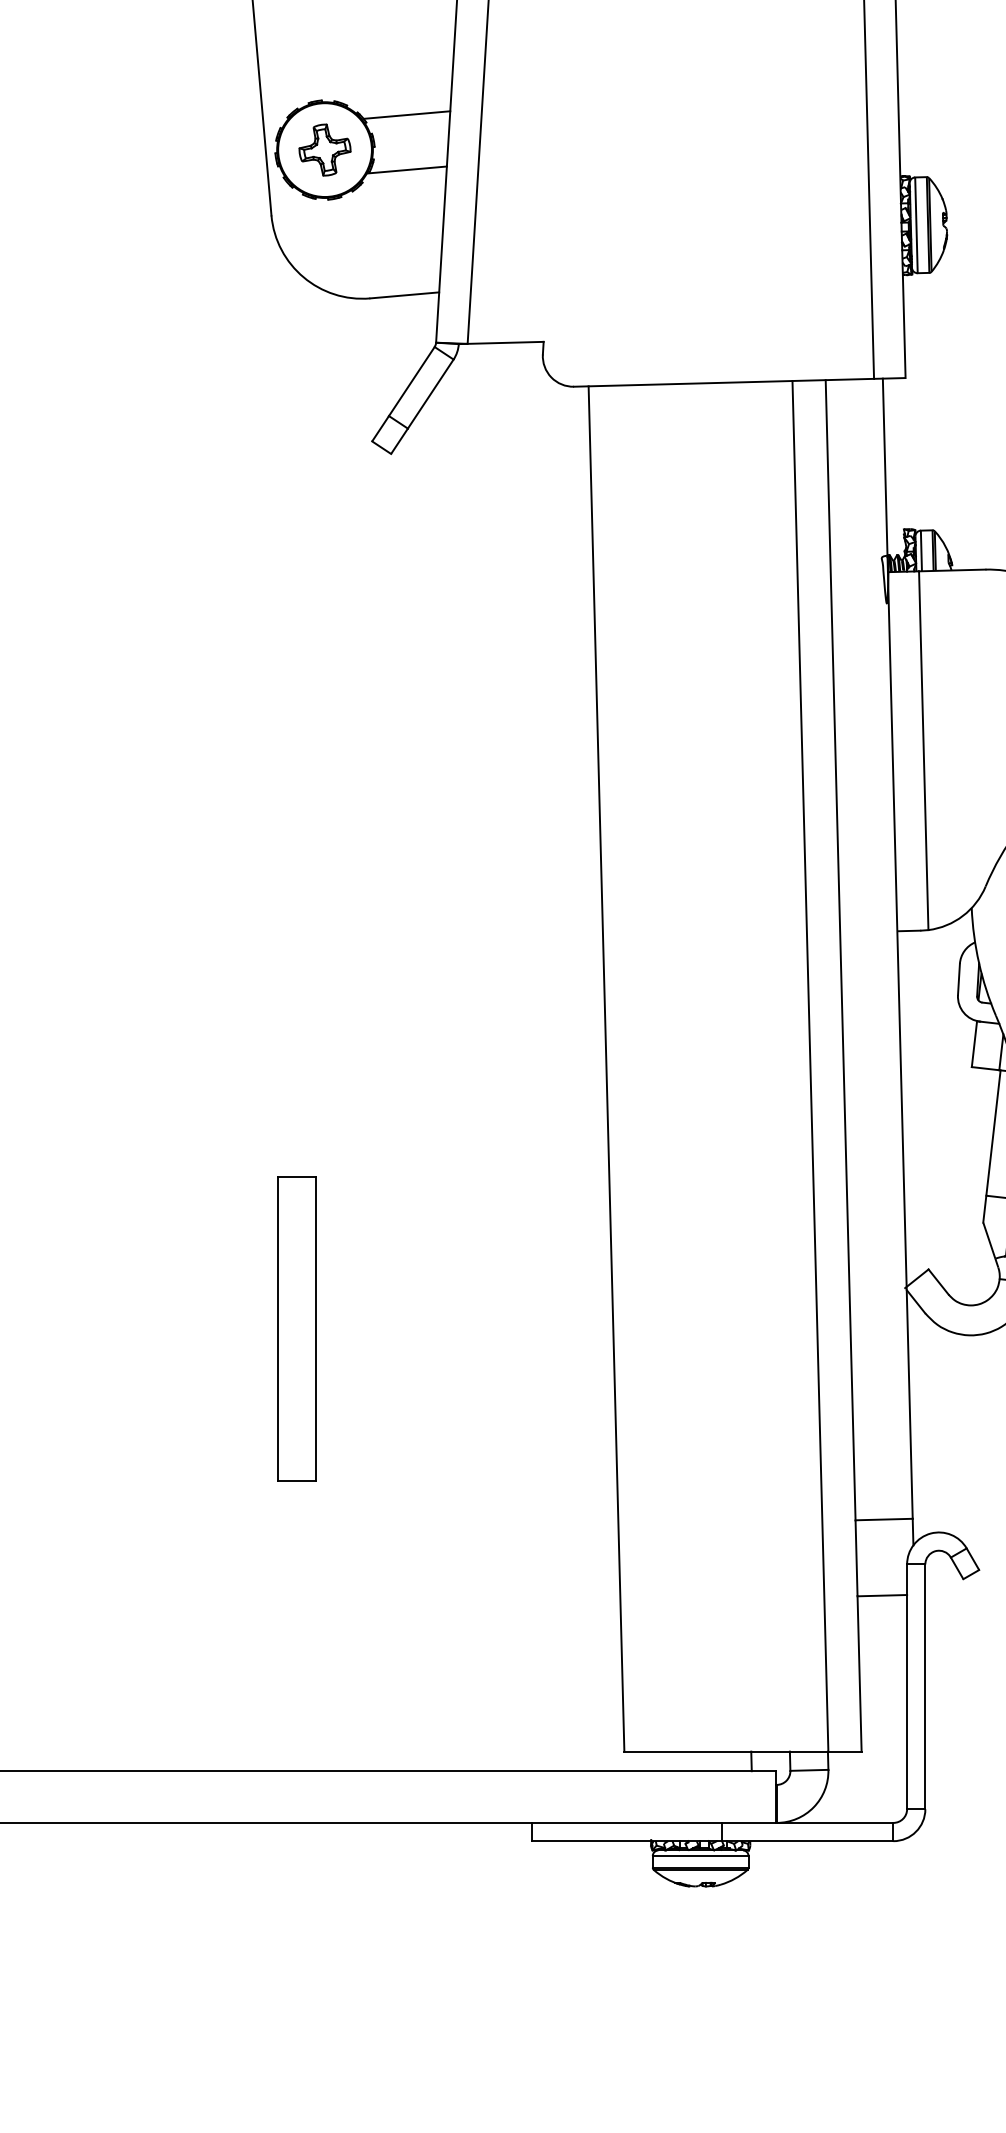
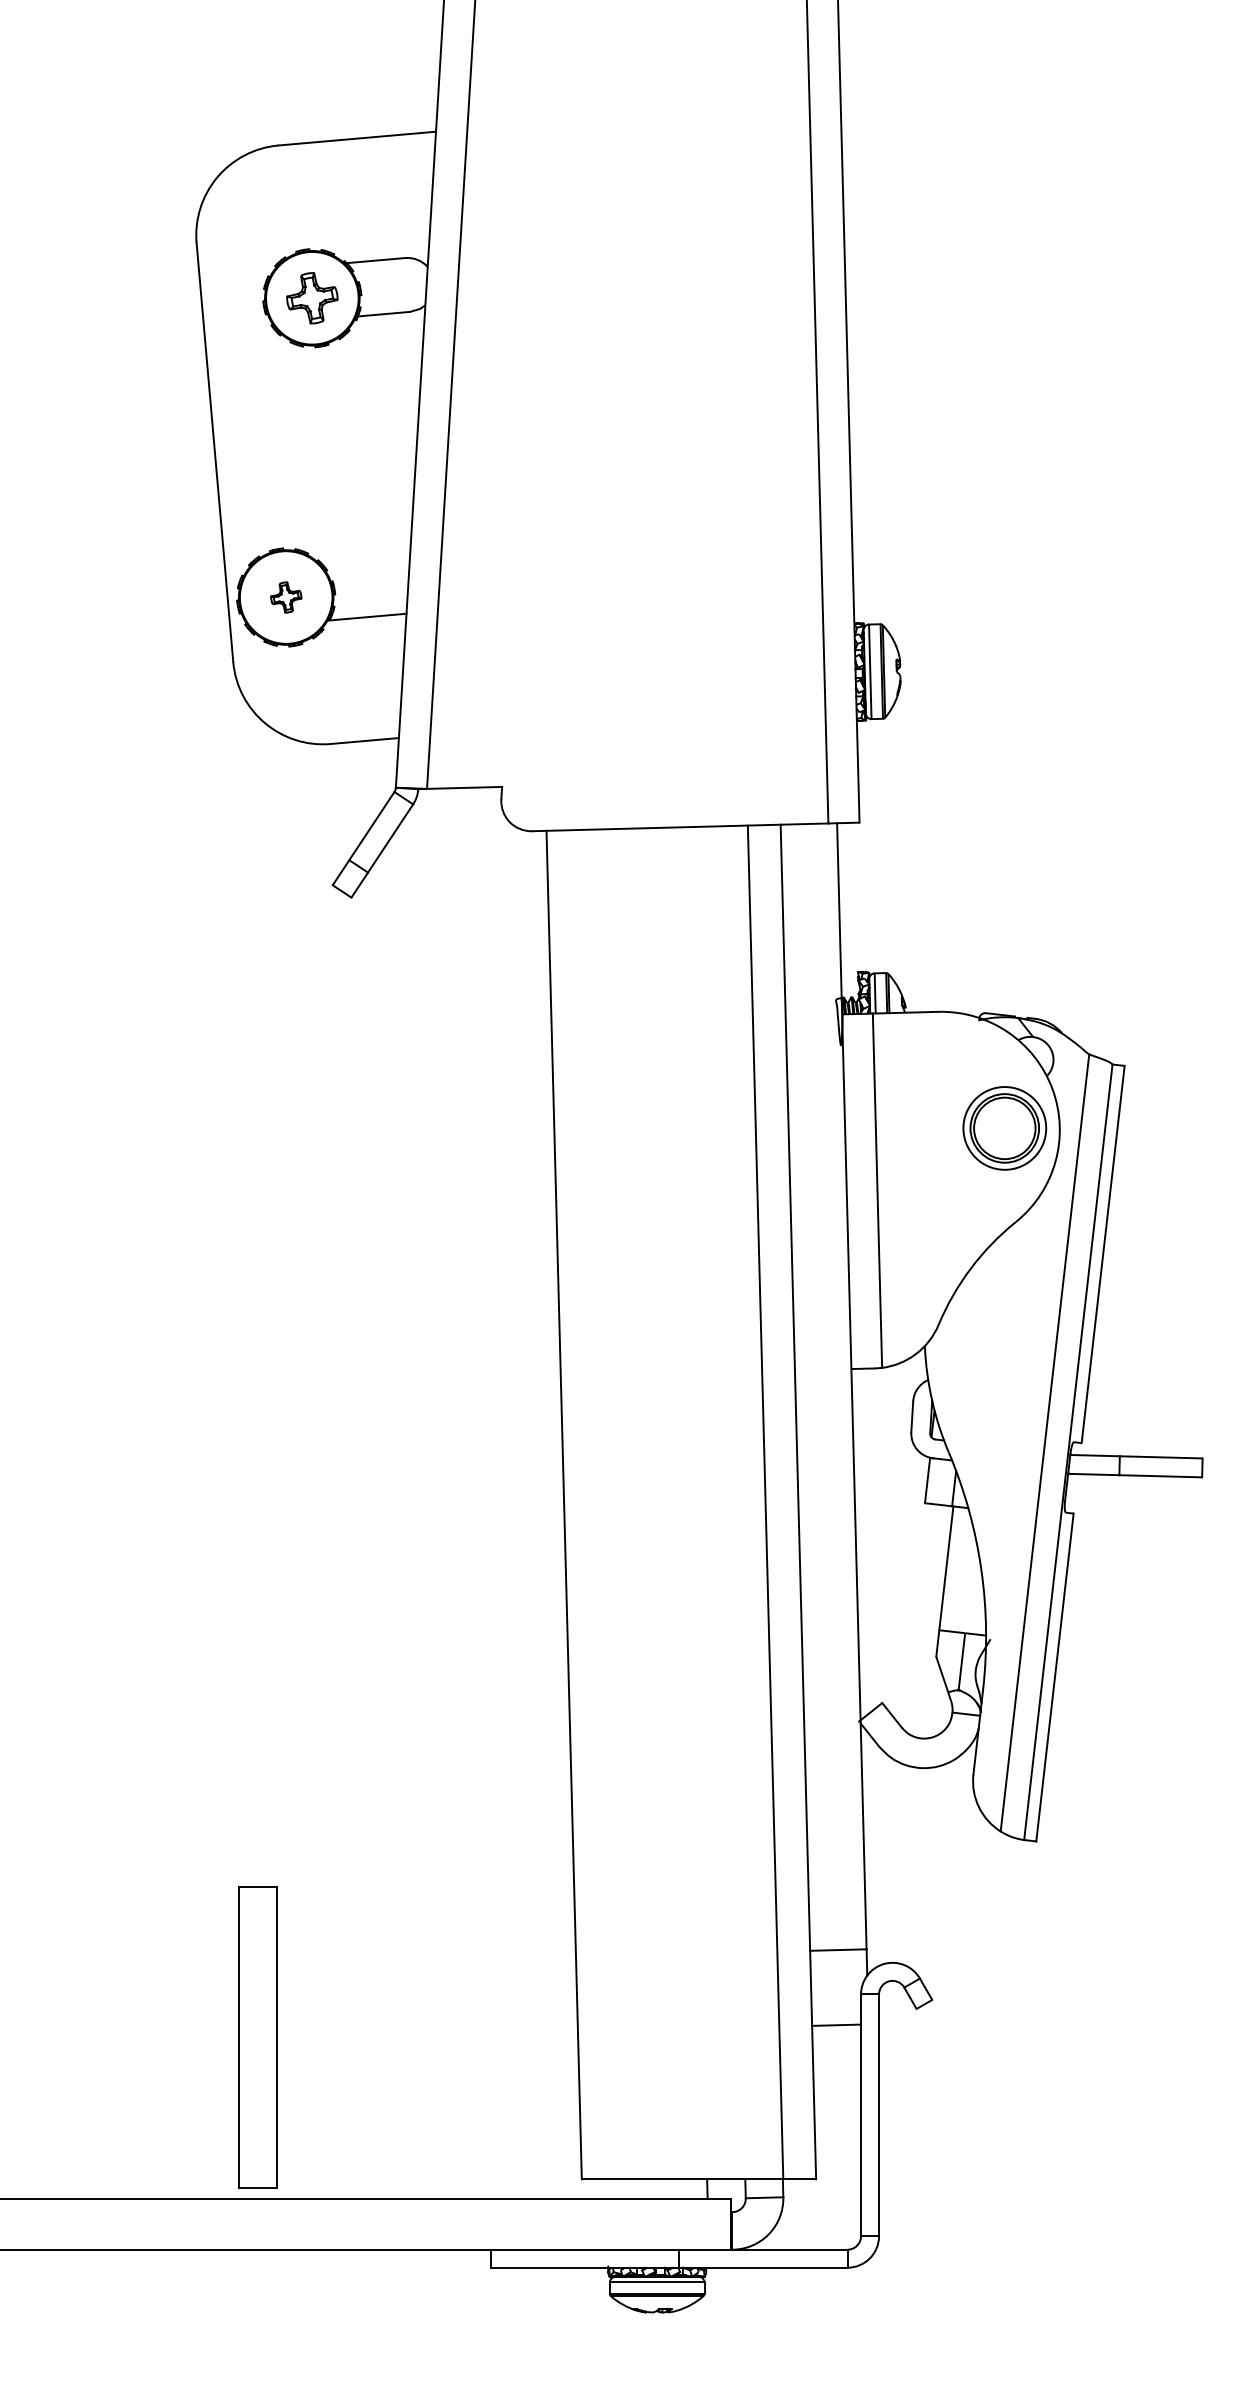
line: (406, 114) -> (366, 562), removed
part: (325, 150) -> (286, 597), size x0.6
part: (296, 1328) -> (257, 2037), moved

